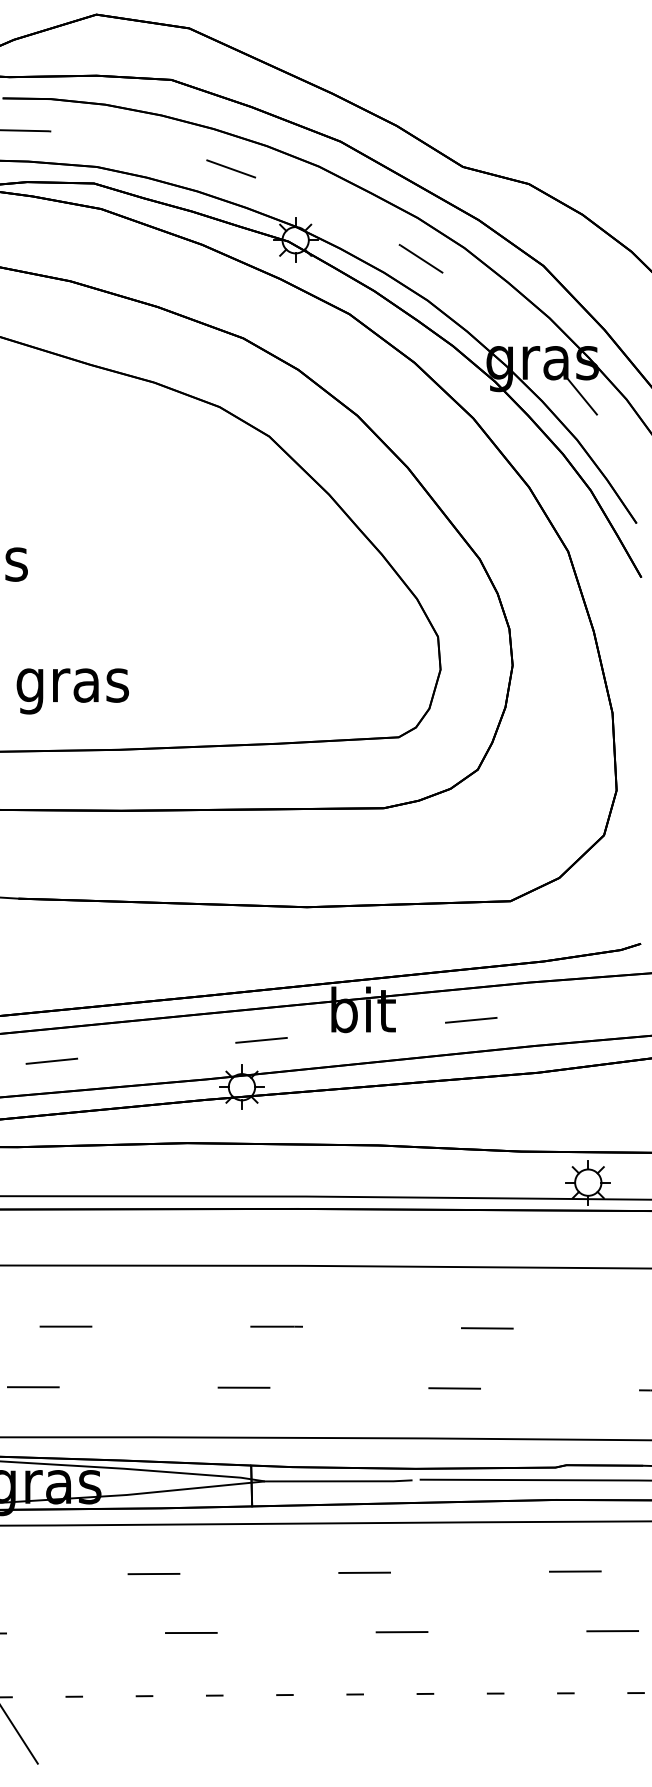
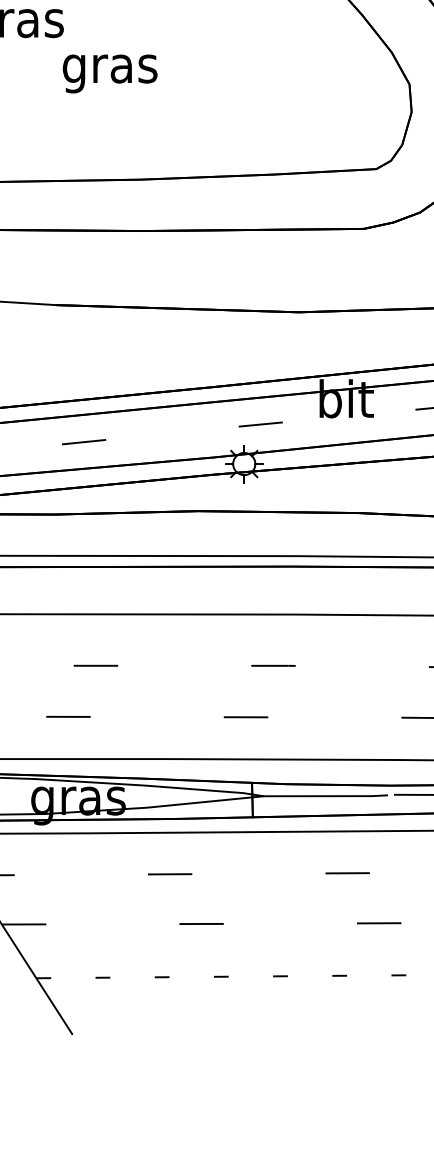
text: (72, 691) -> (109, 74), moved

